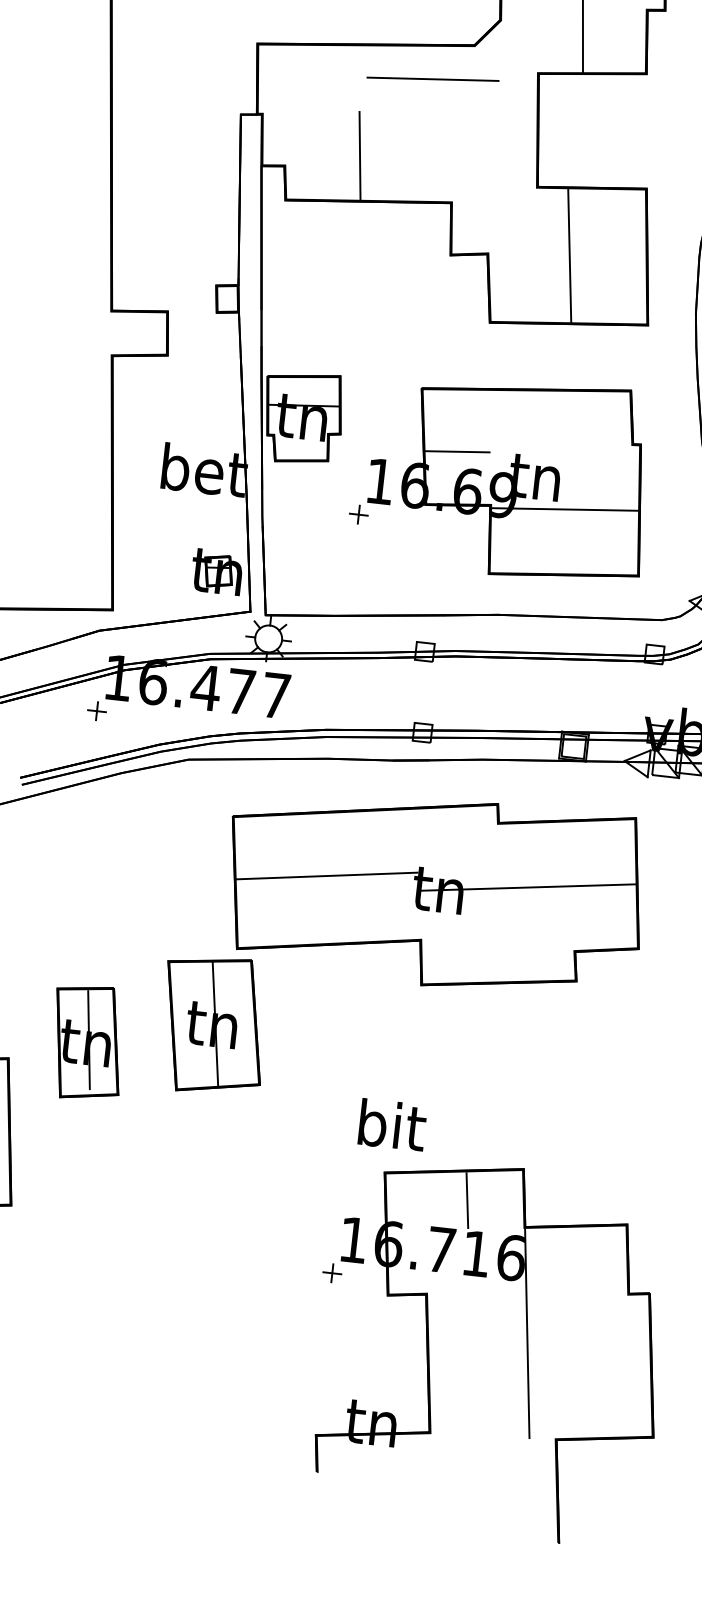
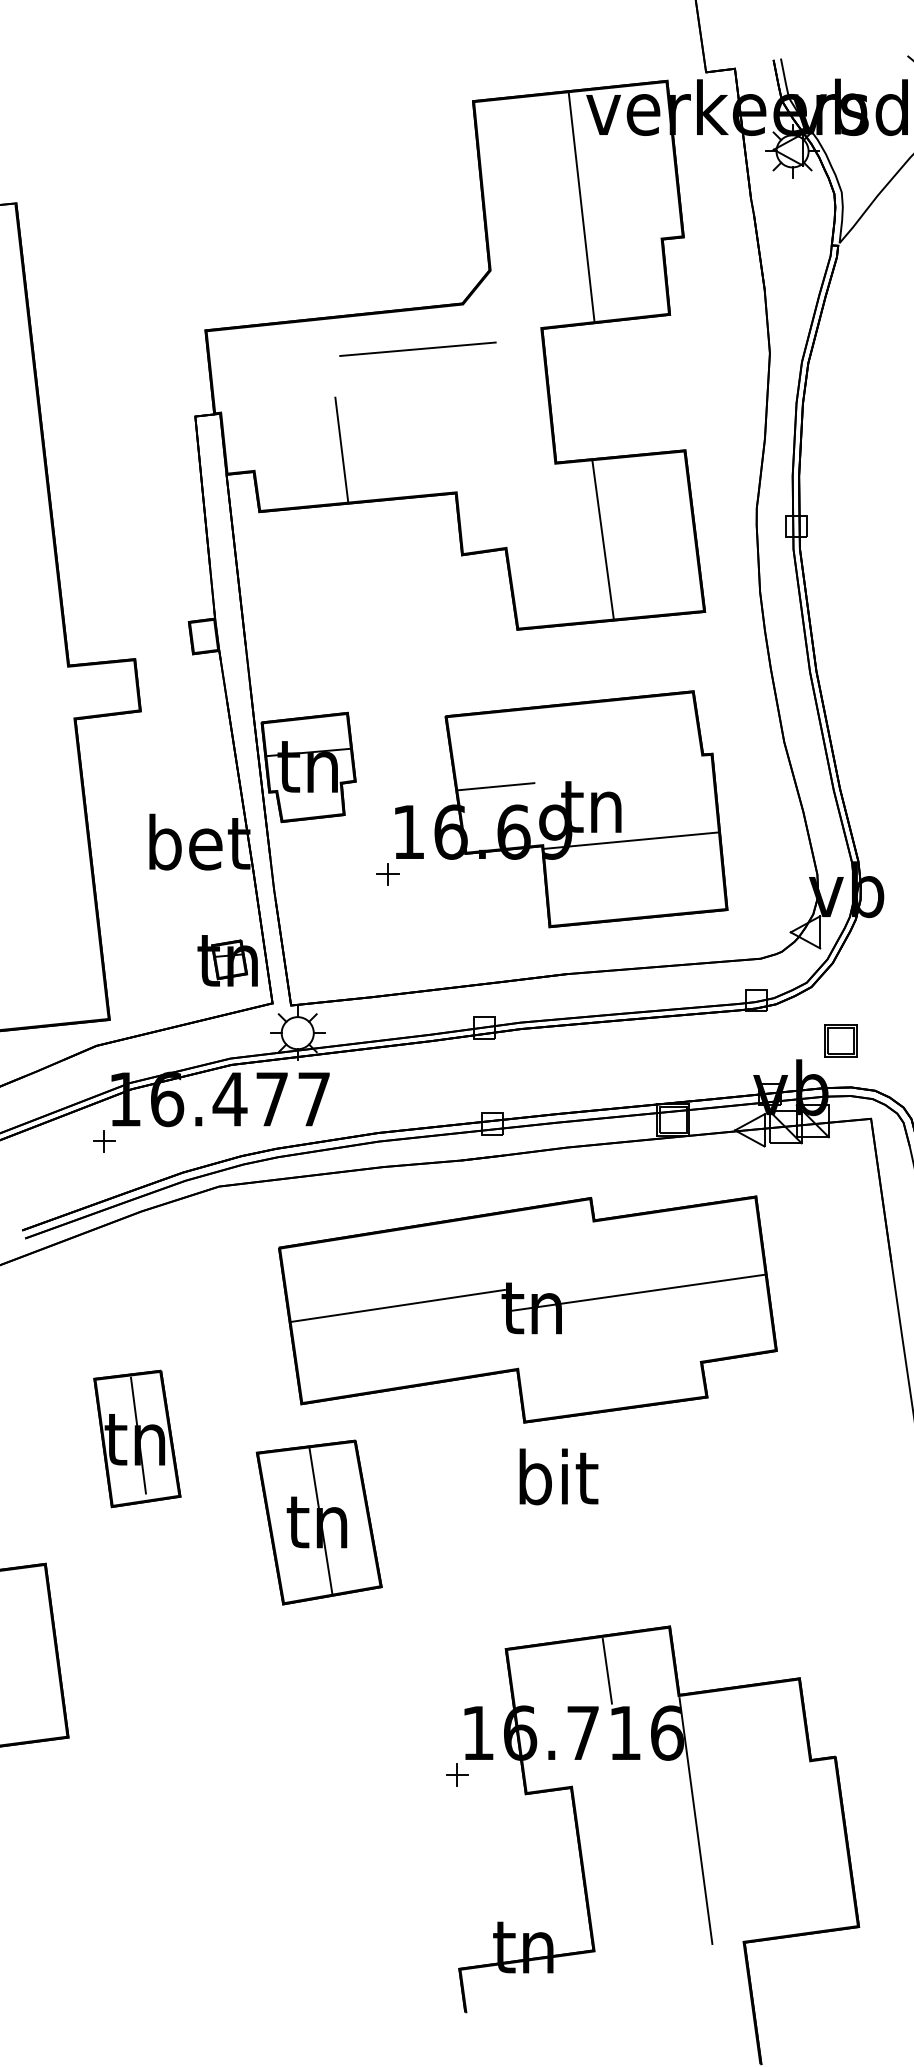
part: (213, 1025) -> (318, 1522), moved
part: (87, 1042) -> (137, 1438), moved
text: (392, 1124) -> (558, 1476), moved

